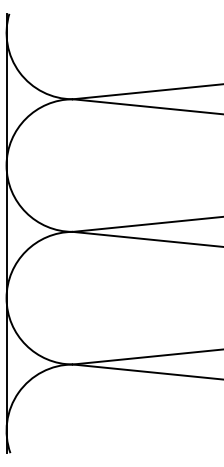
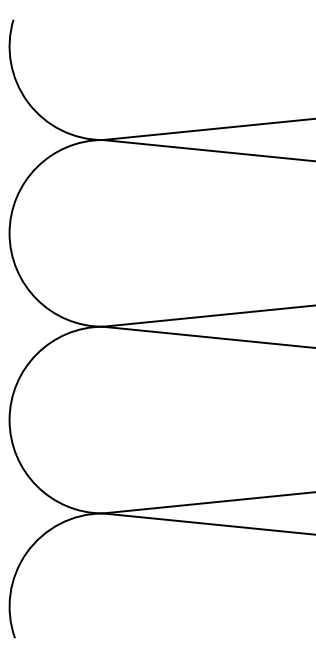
line: (6, 233) -> (9, 328), removed

